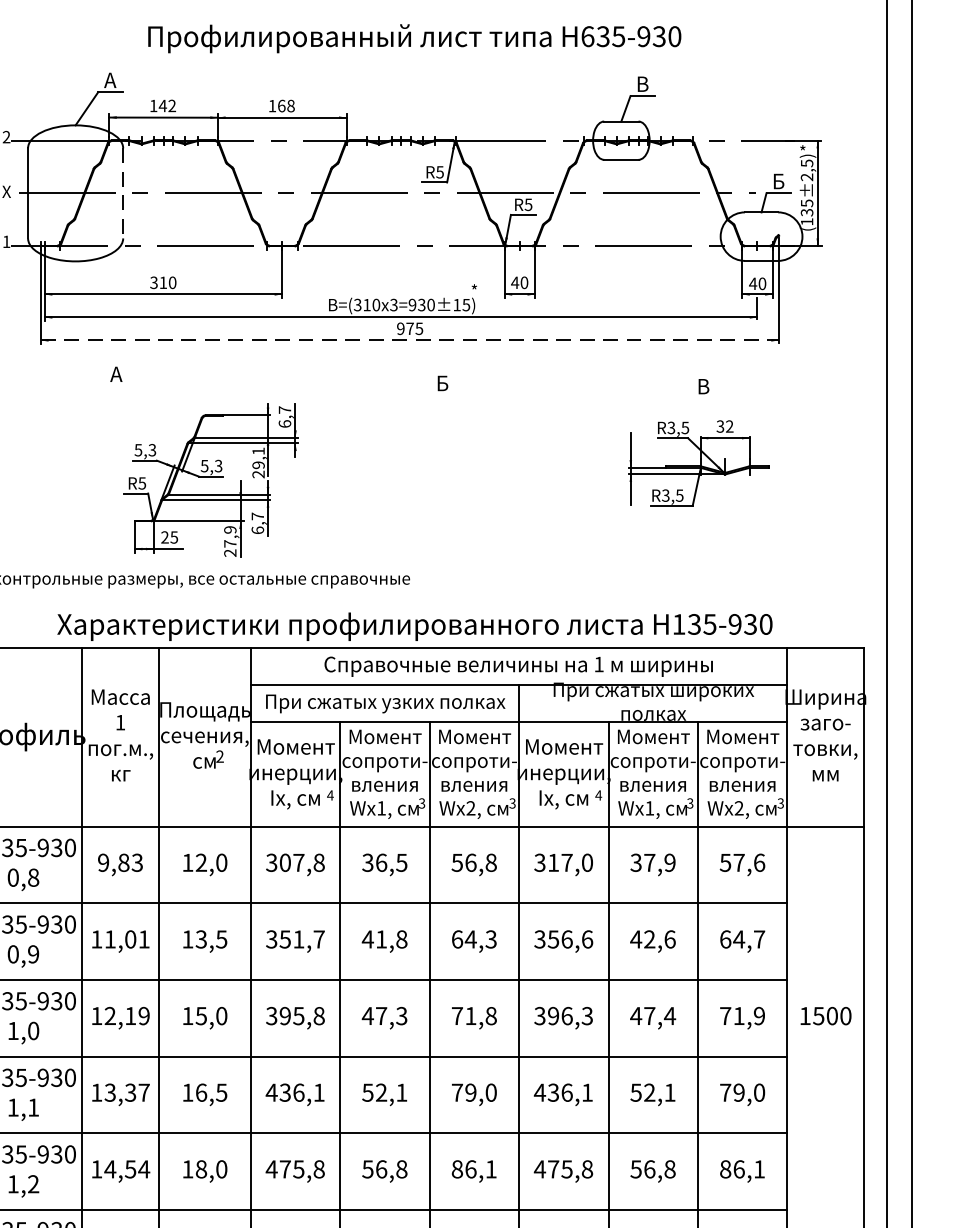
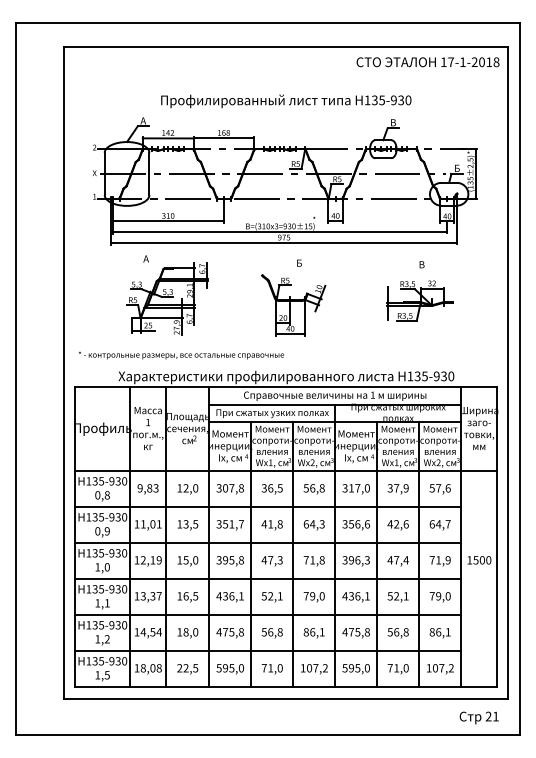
text: (587, 36) -> (367, 100), 635-930 -> 135-930
line: (123, 194) -> (149, 174), dashed -> solid
line: (410, 341) -> (284, 243), dashed -> solid
part: (430, 473) -> (293, 305), added
part: (210, 479) -> (167, 298), moved

